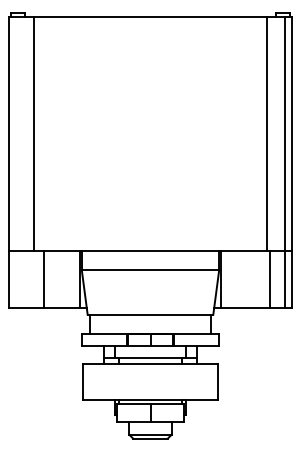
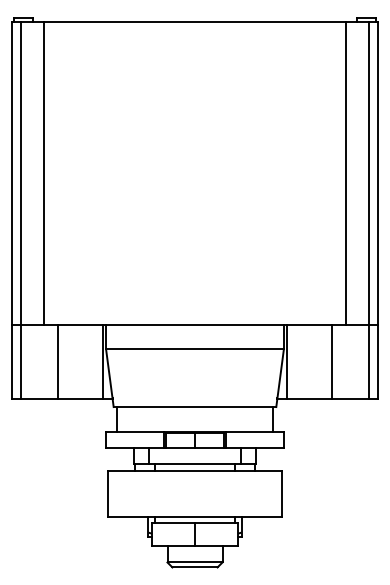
line: (15, 162) -> (20, 210), added
line: (269, 279) -> (332, 361), moved

